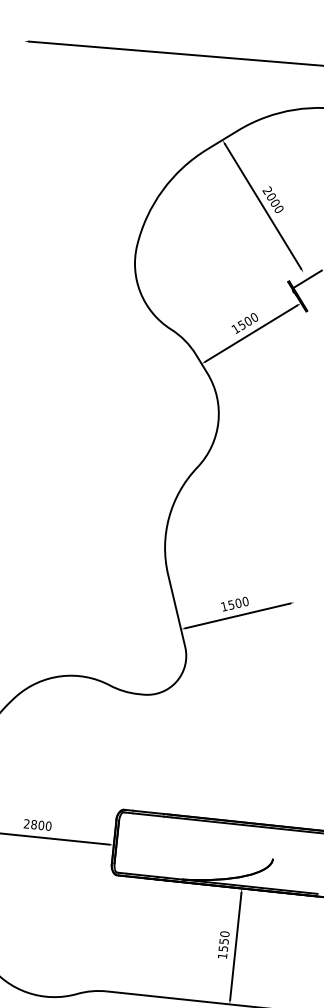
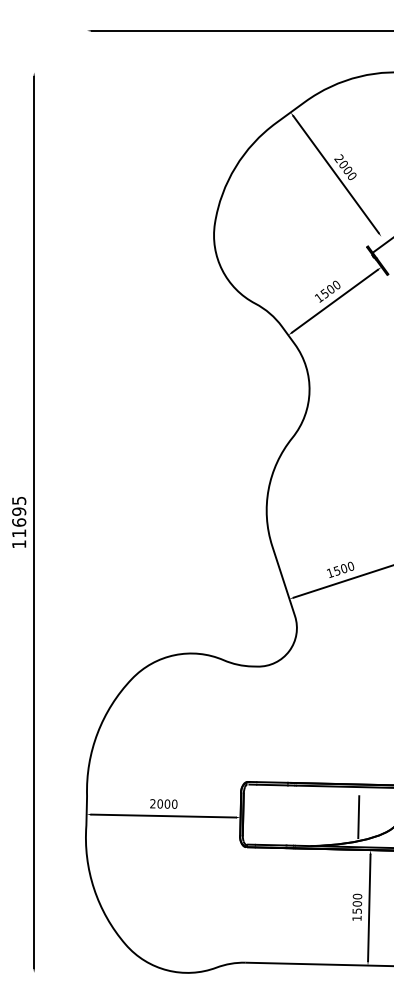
text: (33, 824) -> (159, 803), 2800 -> 2000
line: (232, 854) -> (358, 817), added
text: (223, 941) -> (356, 903), 1550 -> 1500

